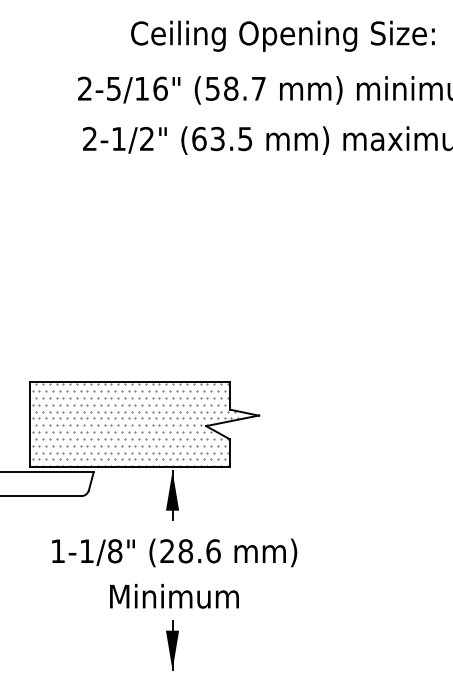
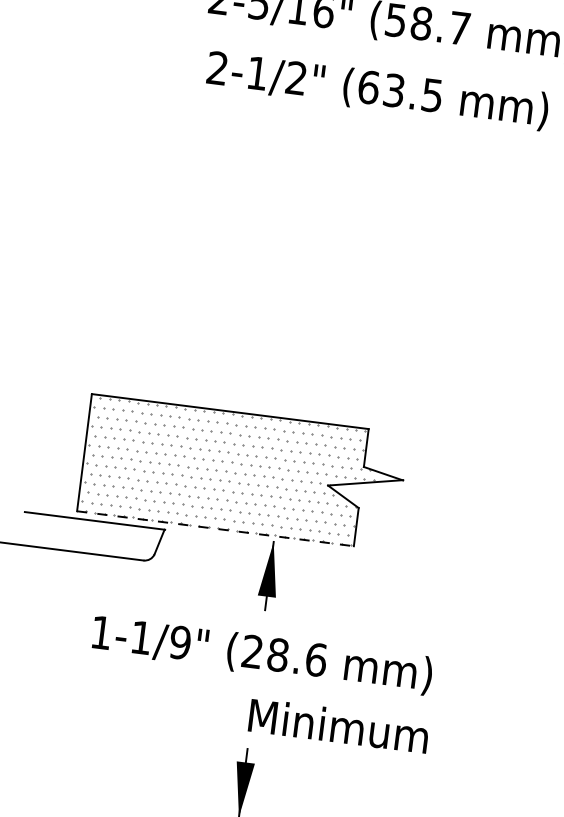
line: (130, 466) -> (216, 528), solid -> dashed
text: (114, 551) -> (179, 642), 1-1/8" -> 1-1/9"
text: (174, 596) -> (338, 726), moved

